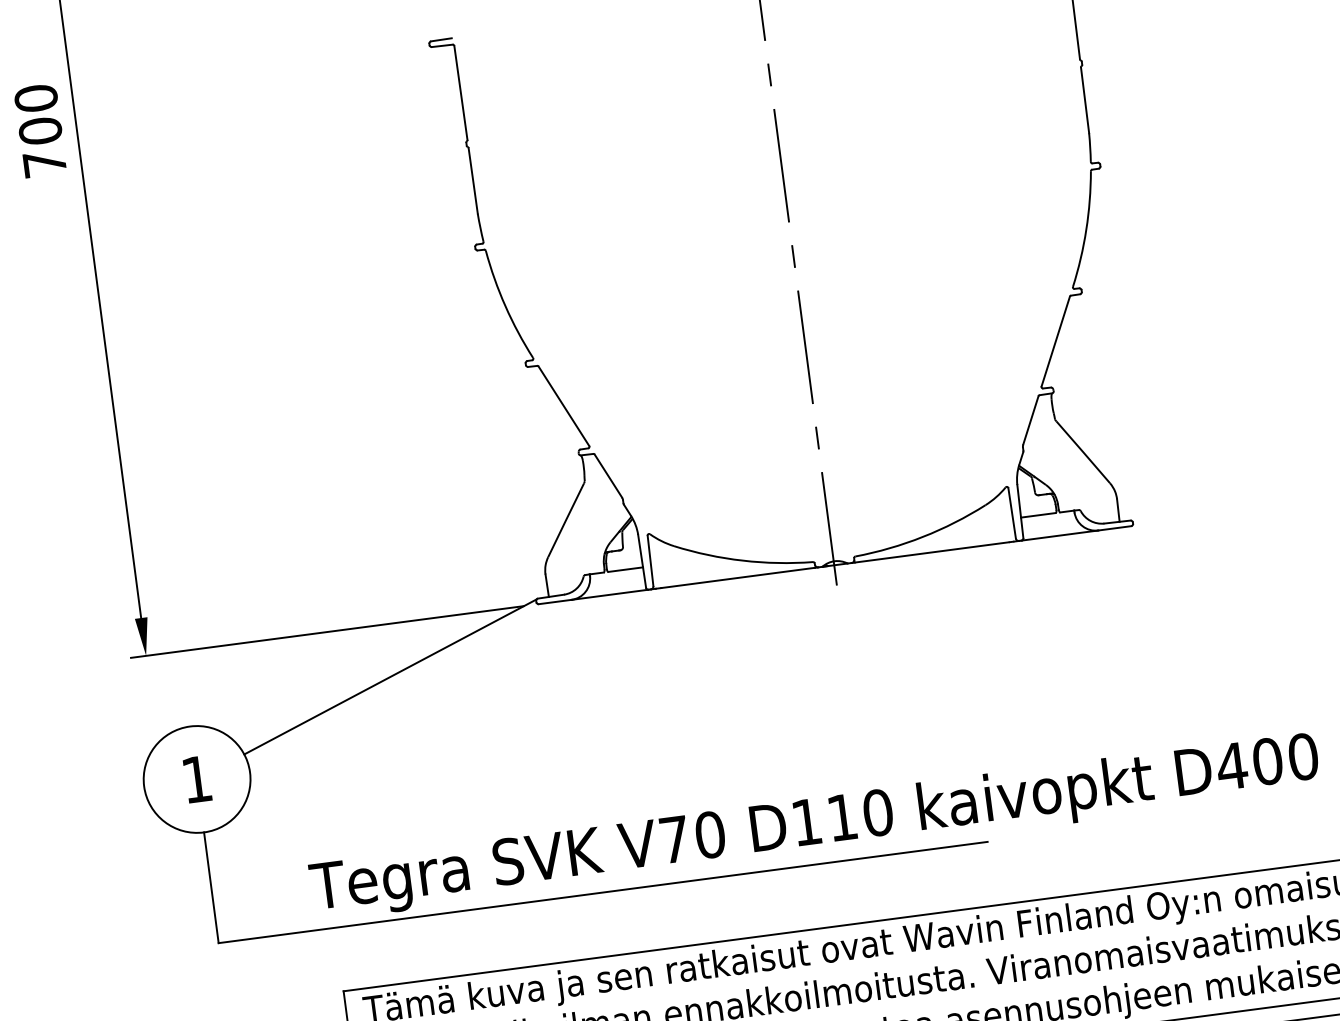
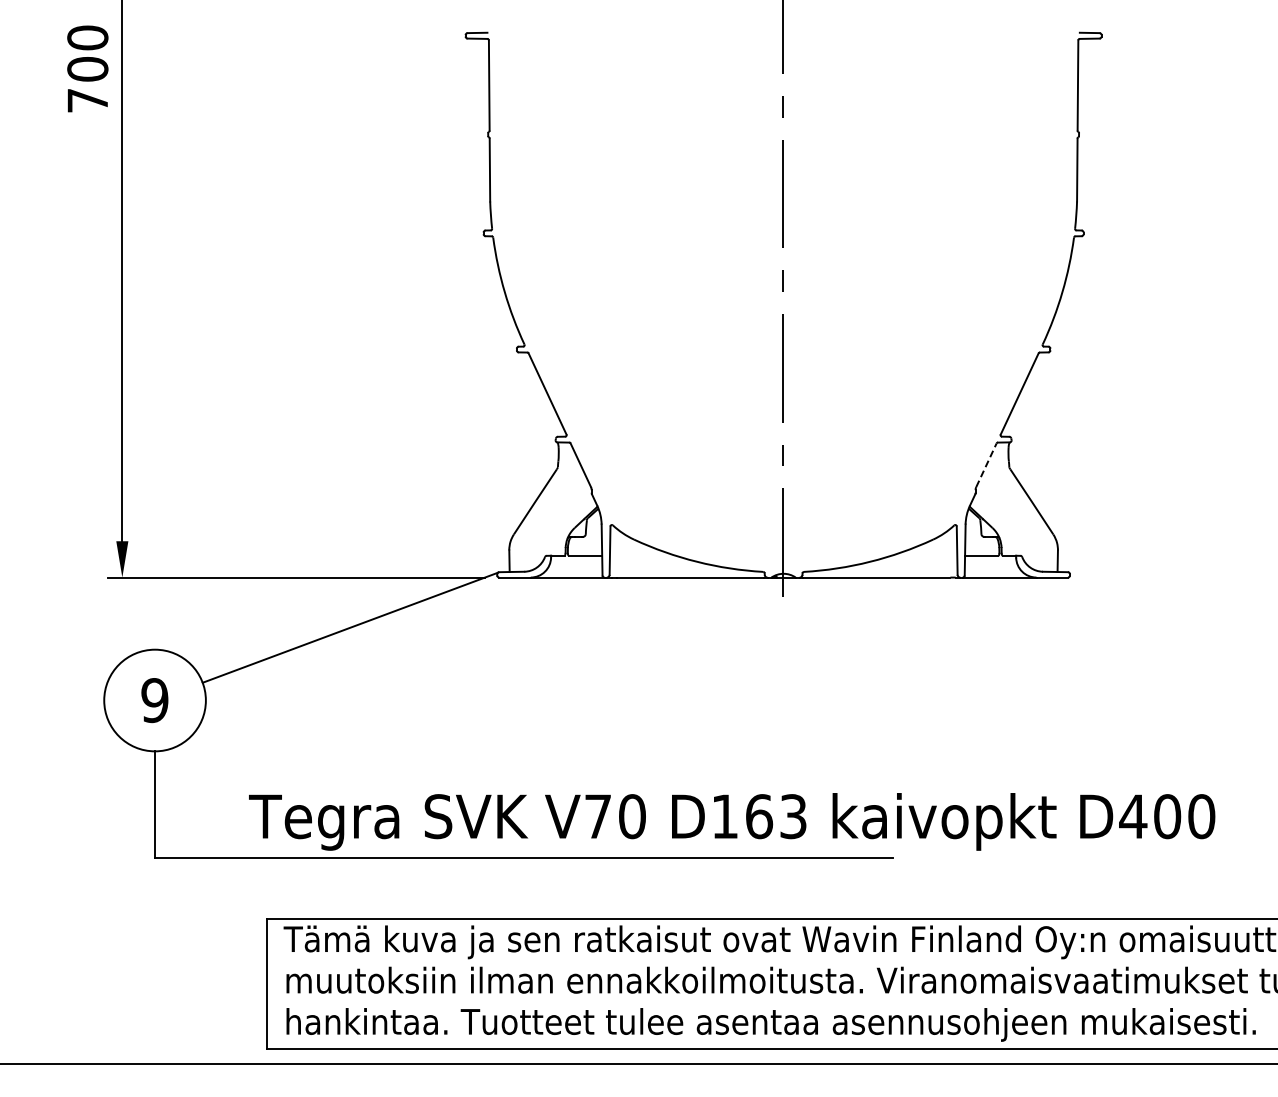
line: (1030, 419) -> (986, 464), solid -> dashed
text: (196, 779) -> (154, 700), 1 -> 9
text: (860, 815) -> (776, 816), D110 -> D163

